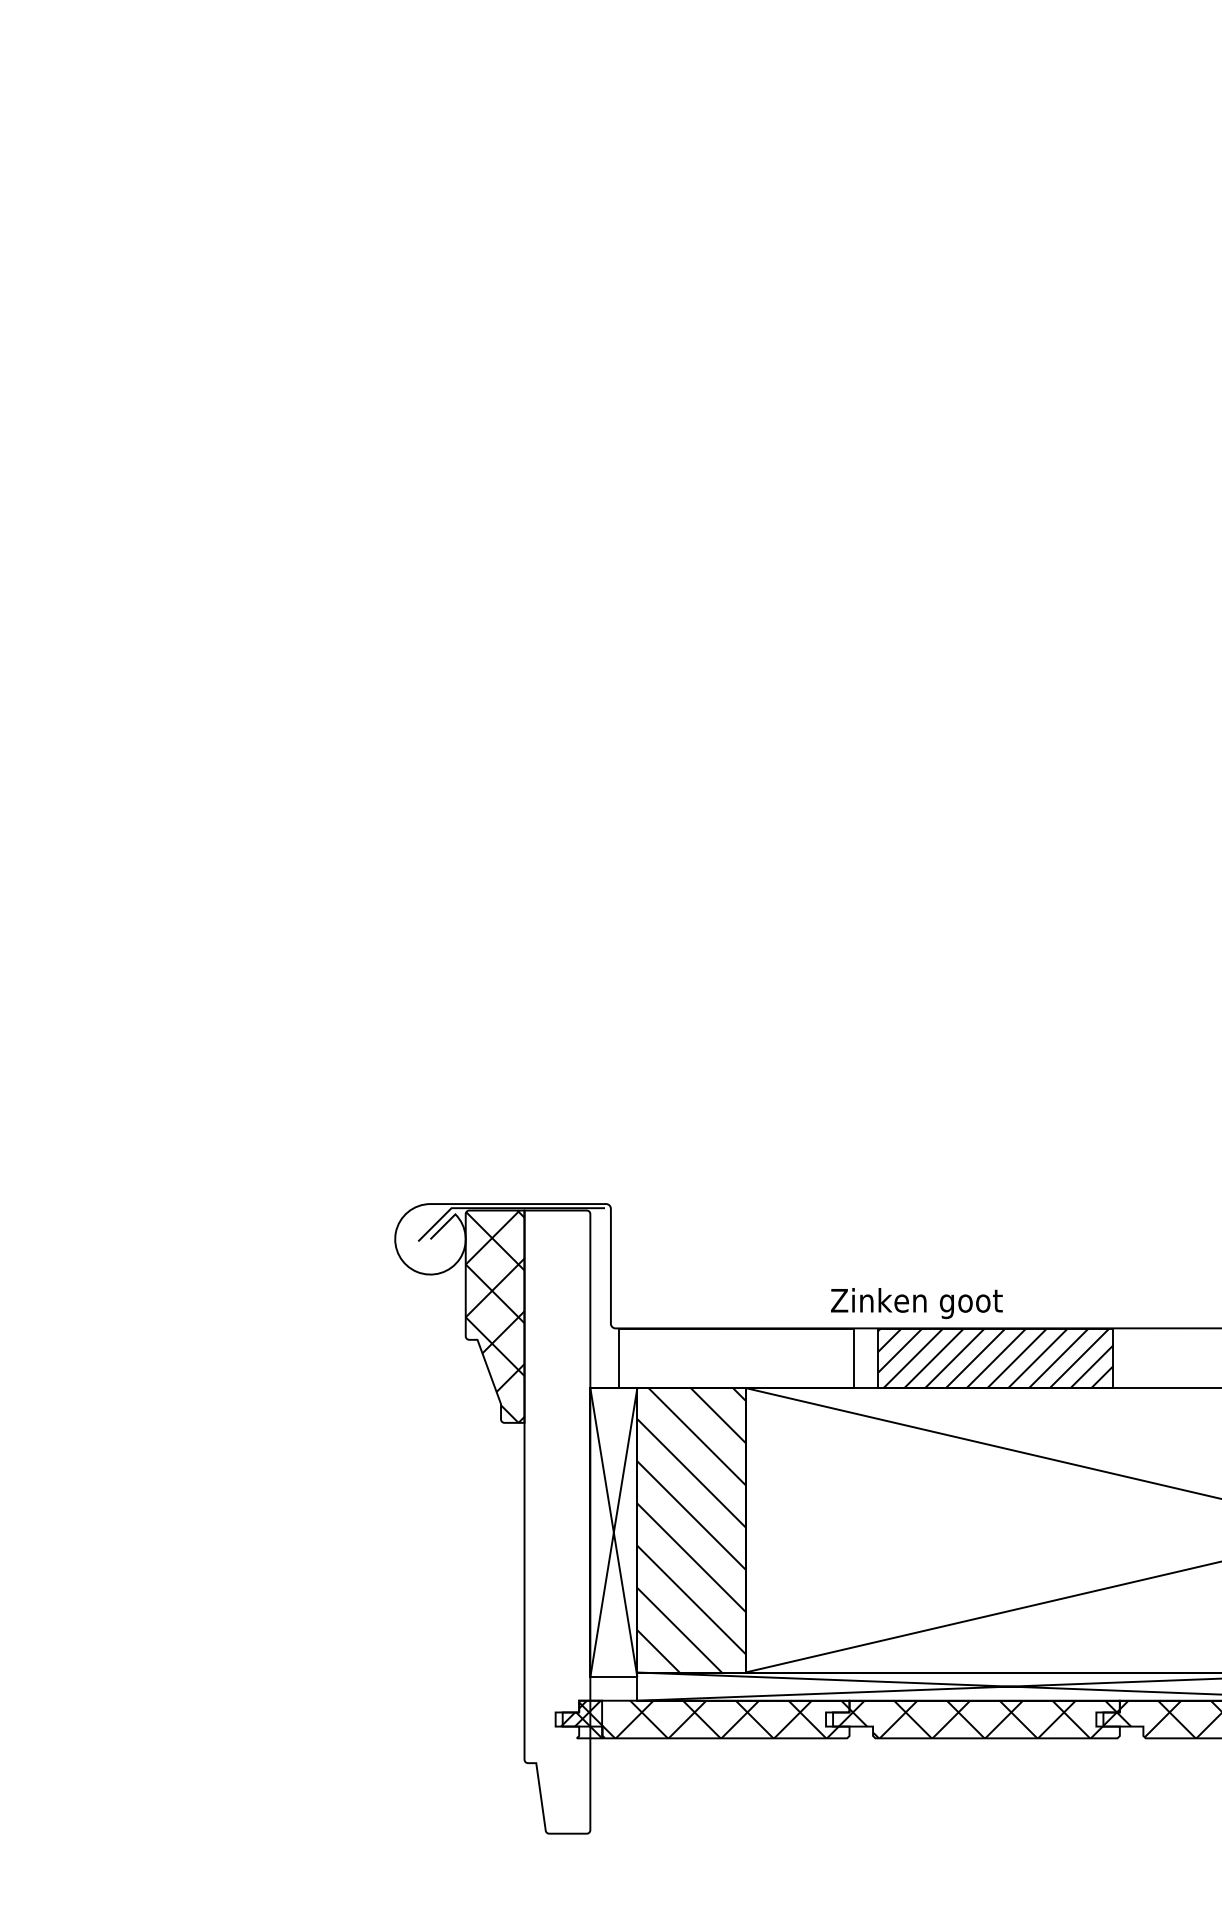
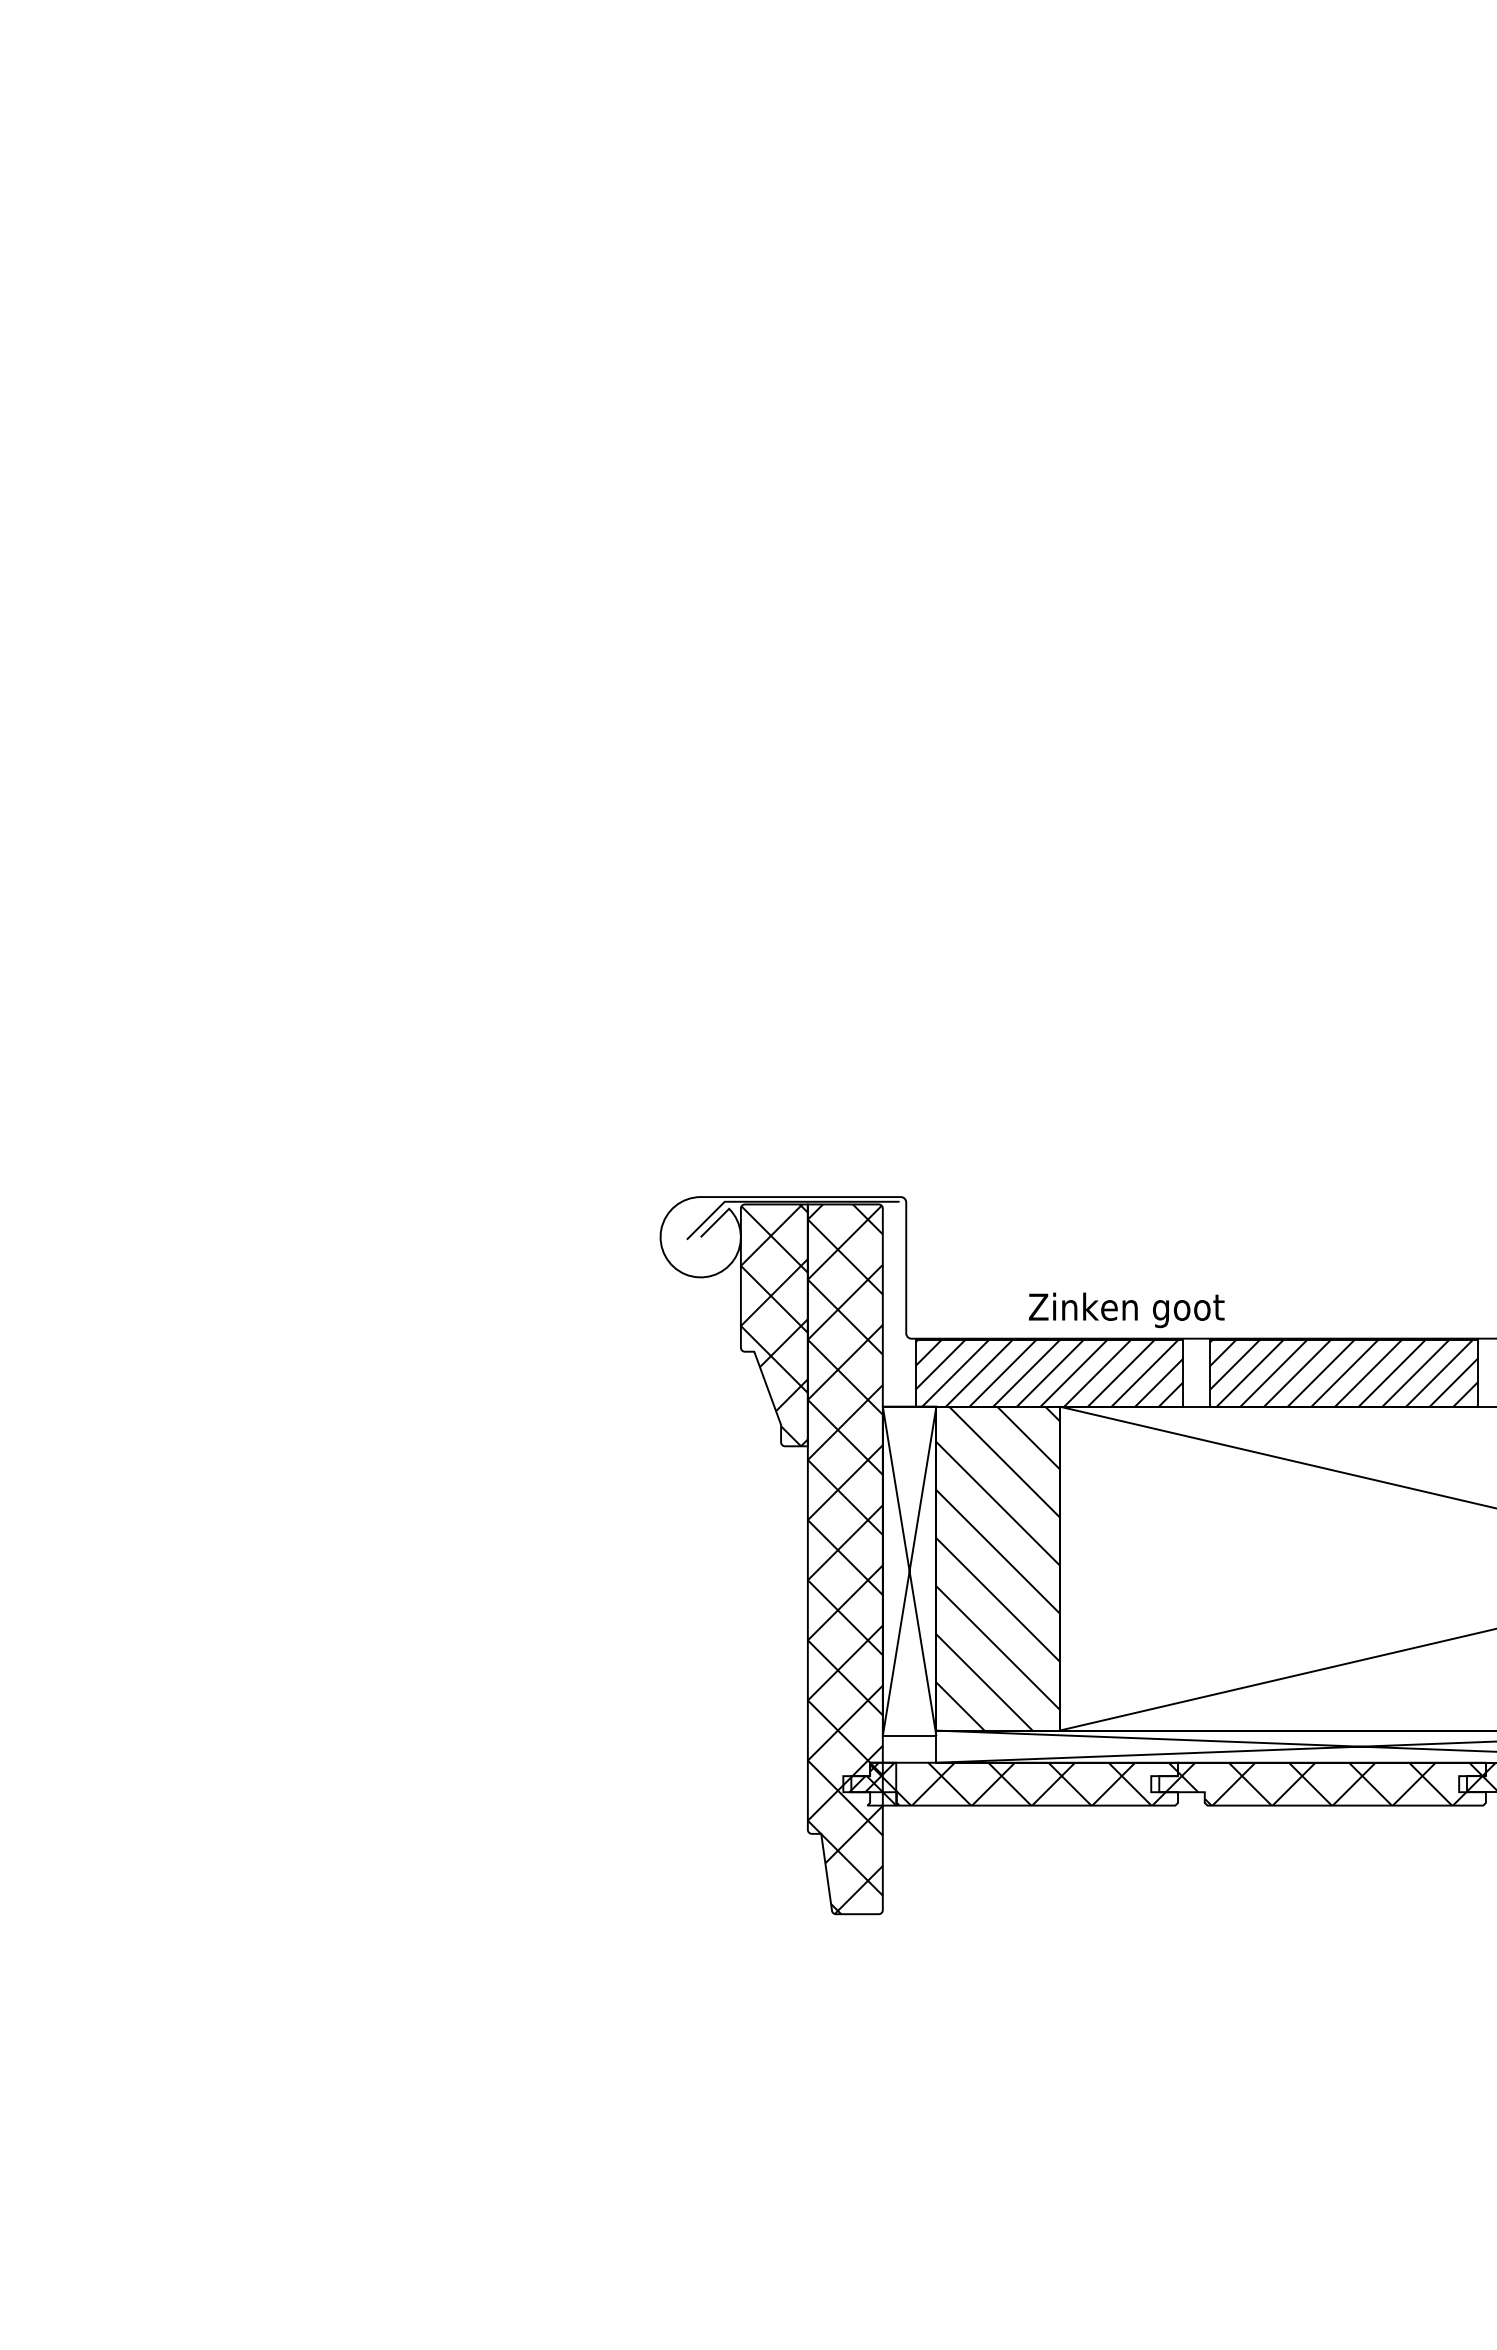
text: (916, 1303) -> (1126, 1310), moved
hatch: (736, 1358) -> (1049, 1372), added
hatch: (556, 1522) -> (844, 1559), added

